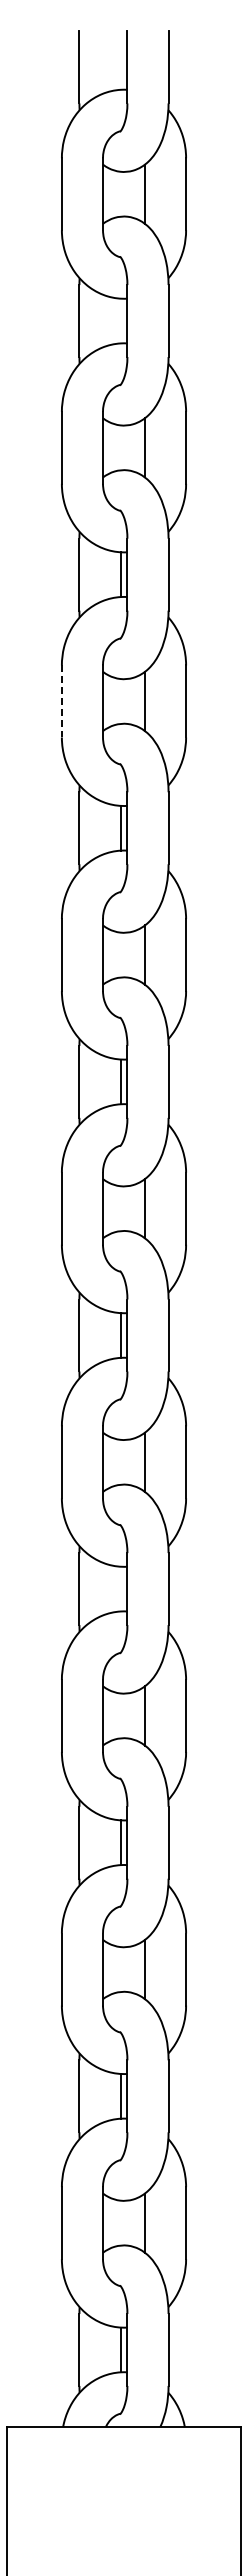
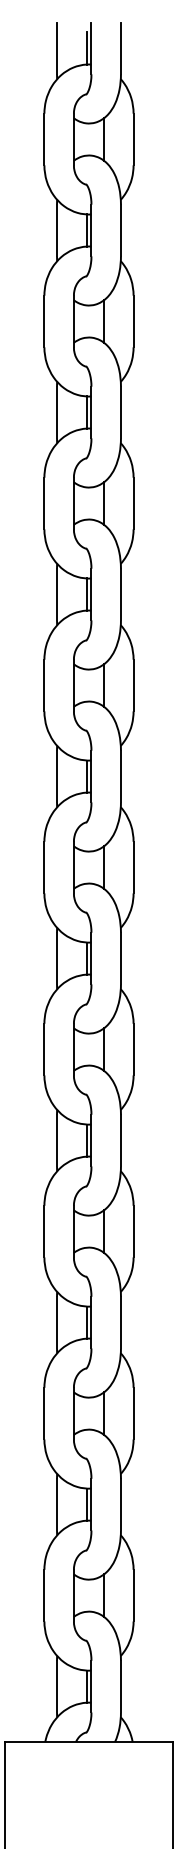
line: (120, 67) -> (86, 48), added
line: (120, 320) -> (86, 230), added
line: (61, 701) -> (44, 503), dashed -> solid
line: (120, 1588) -> (86, 1140), added

